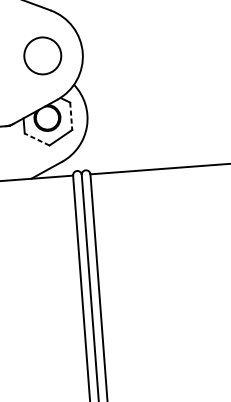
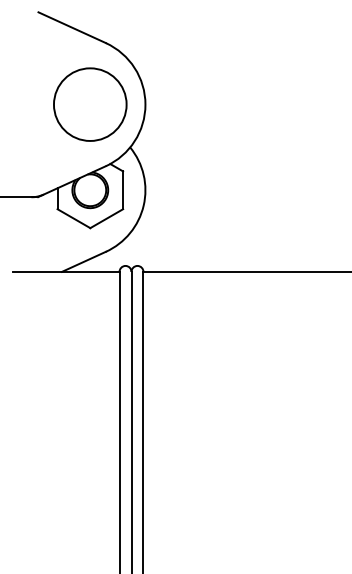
circle: (42, 55) -> (90, 104), size x1.43
line: (71, 116) -> (123, 190), dashed -> solid
line: (36, 139) -> (73, 218), dashed -> solid

